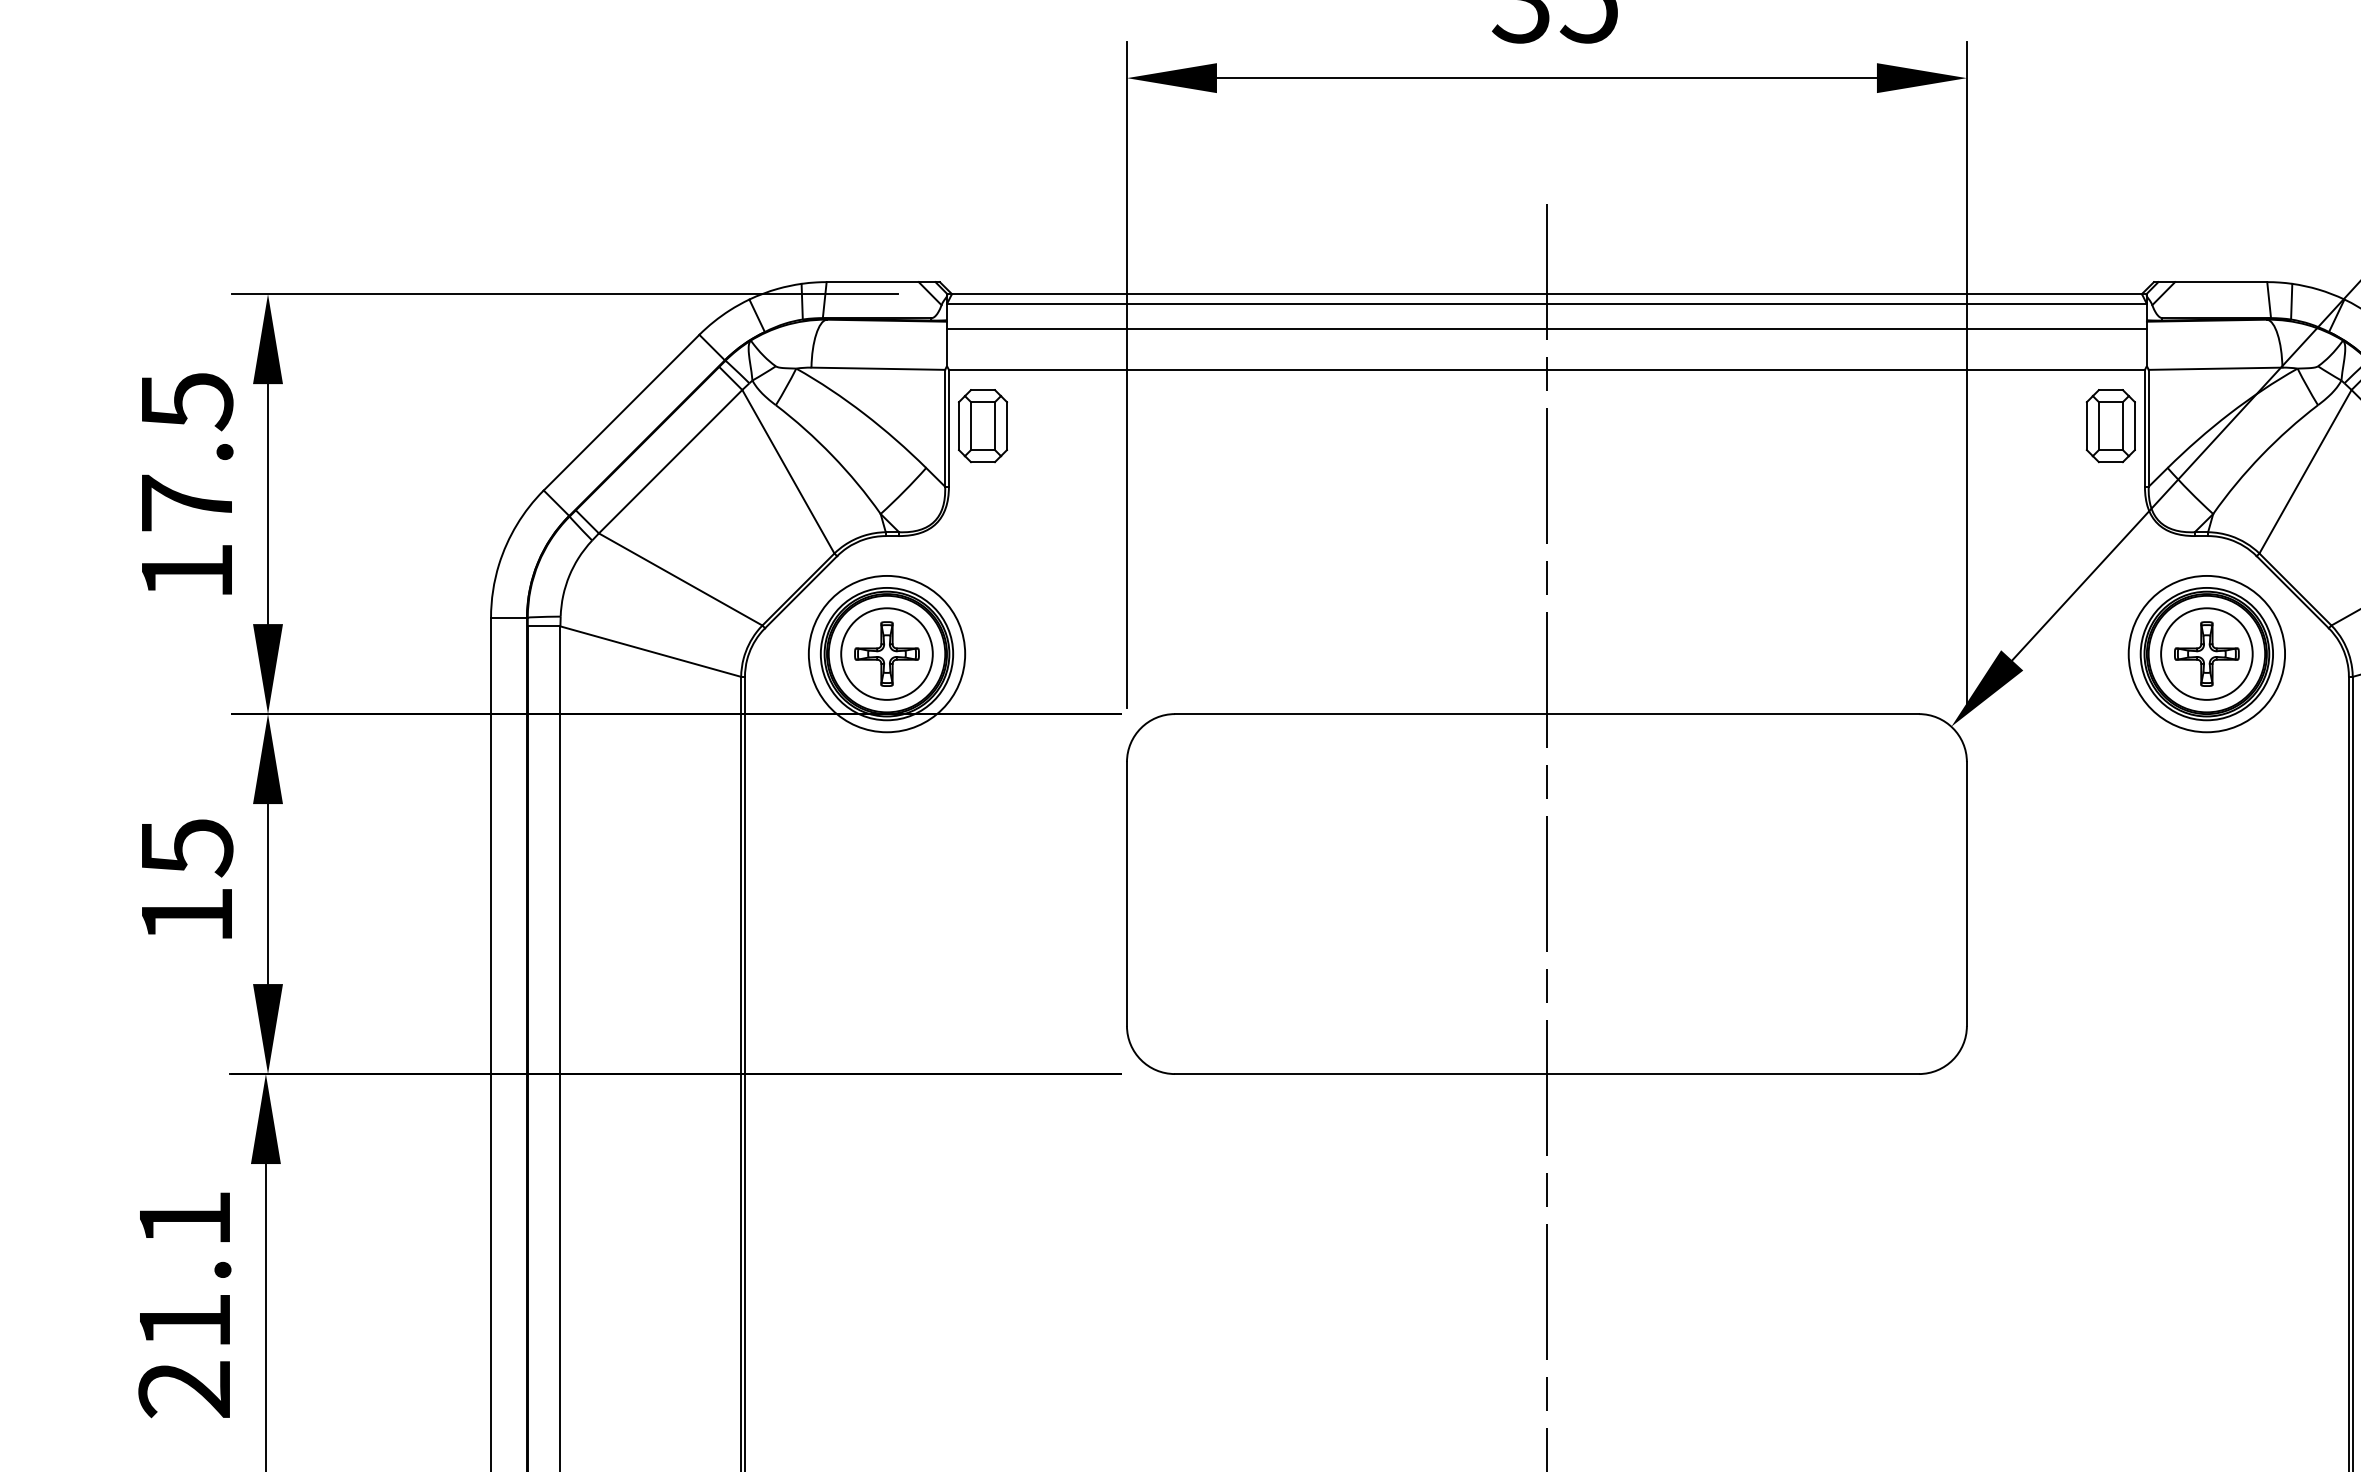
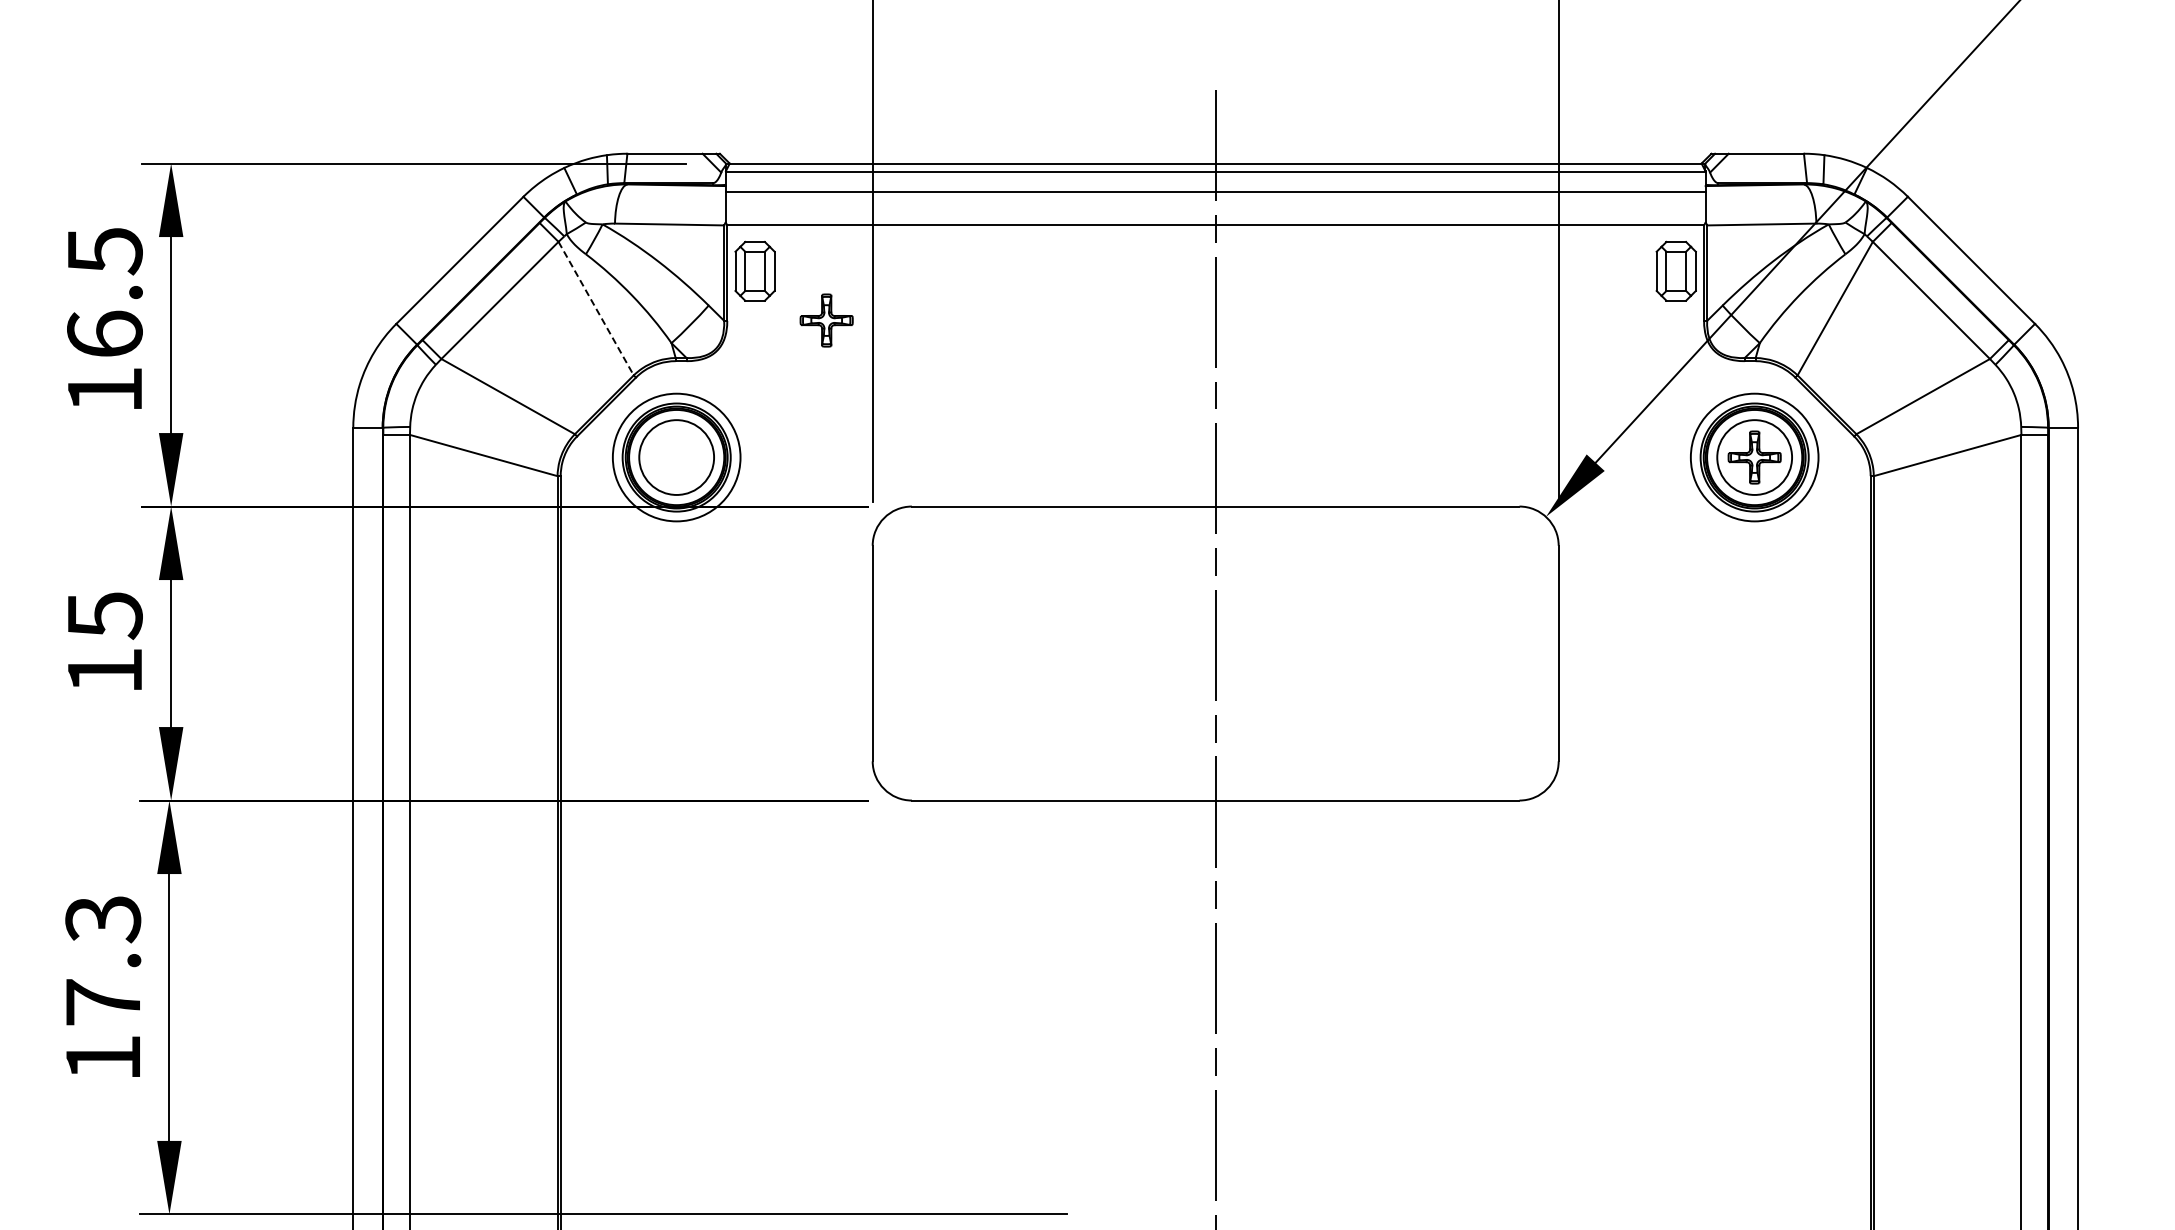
line: (788, 471) -> (596, 308), solid -> dashed
text: (186, 502) -> (104, 333), 17.5 -> 16.5
part: (886, 654) -> (826, 320), moved
text: (185, 1304) -> (103, 988), 21.1 -> 17.3

